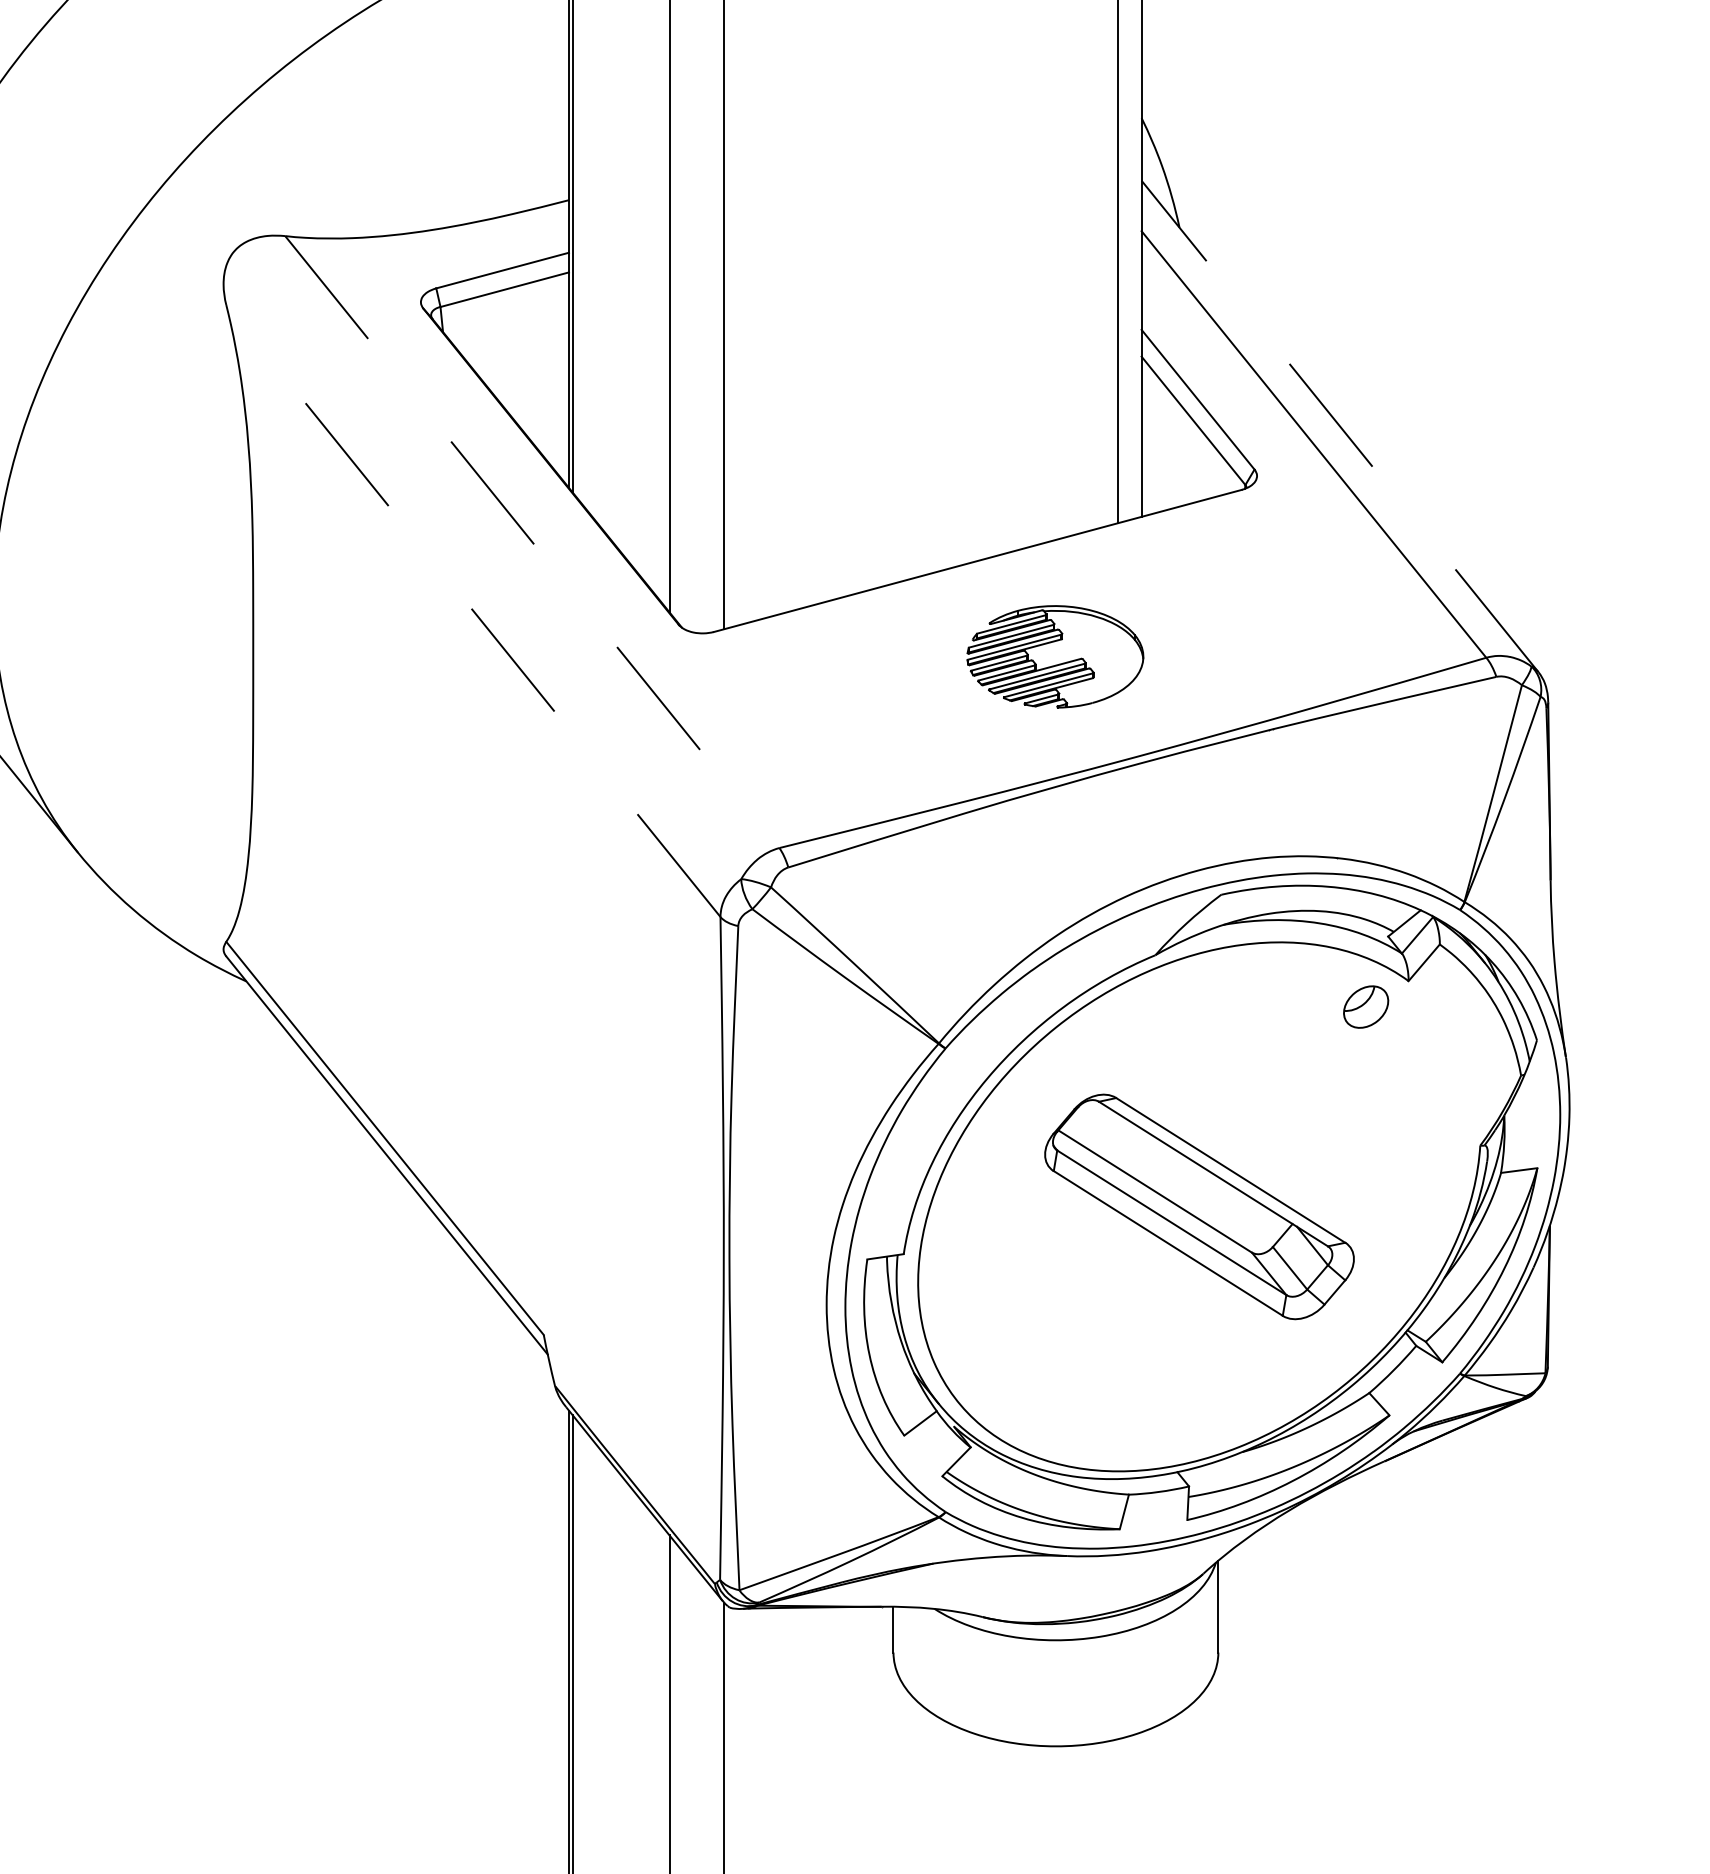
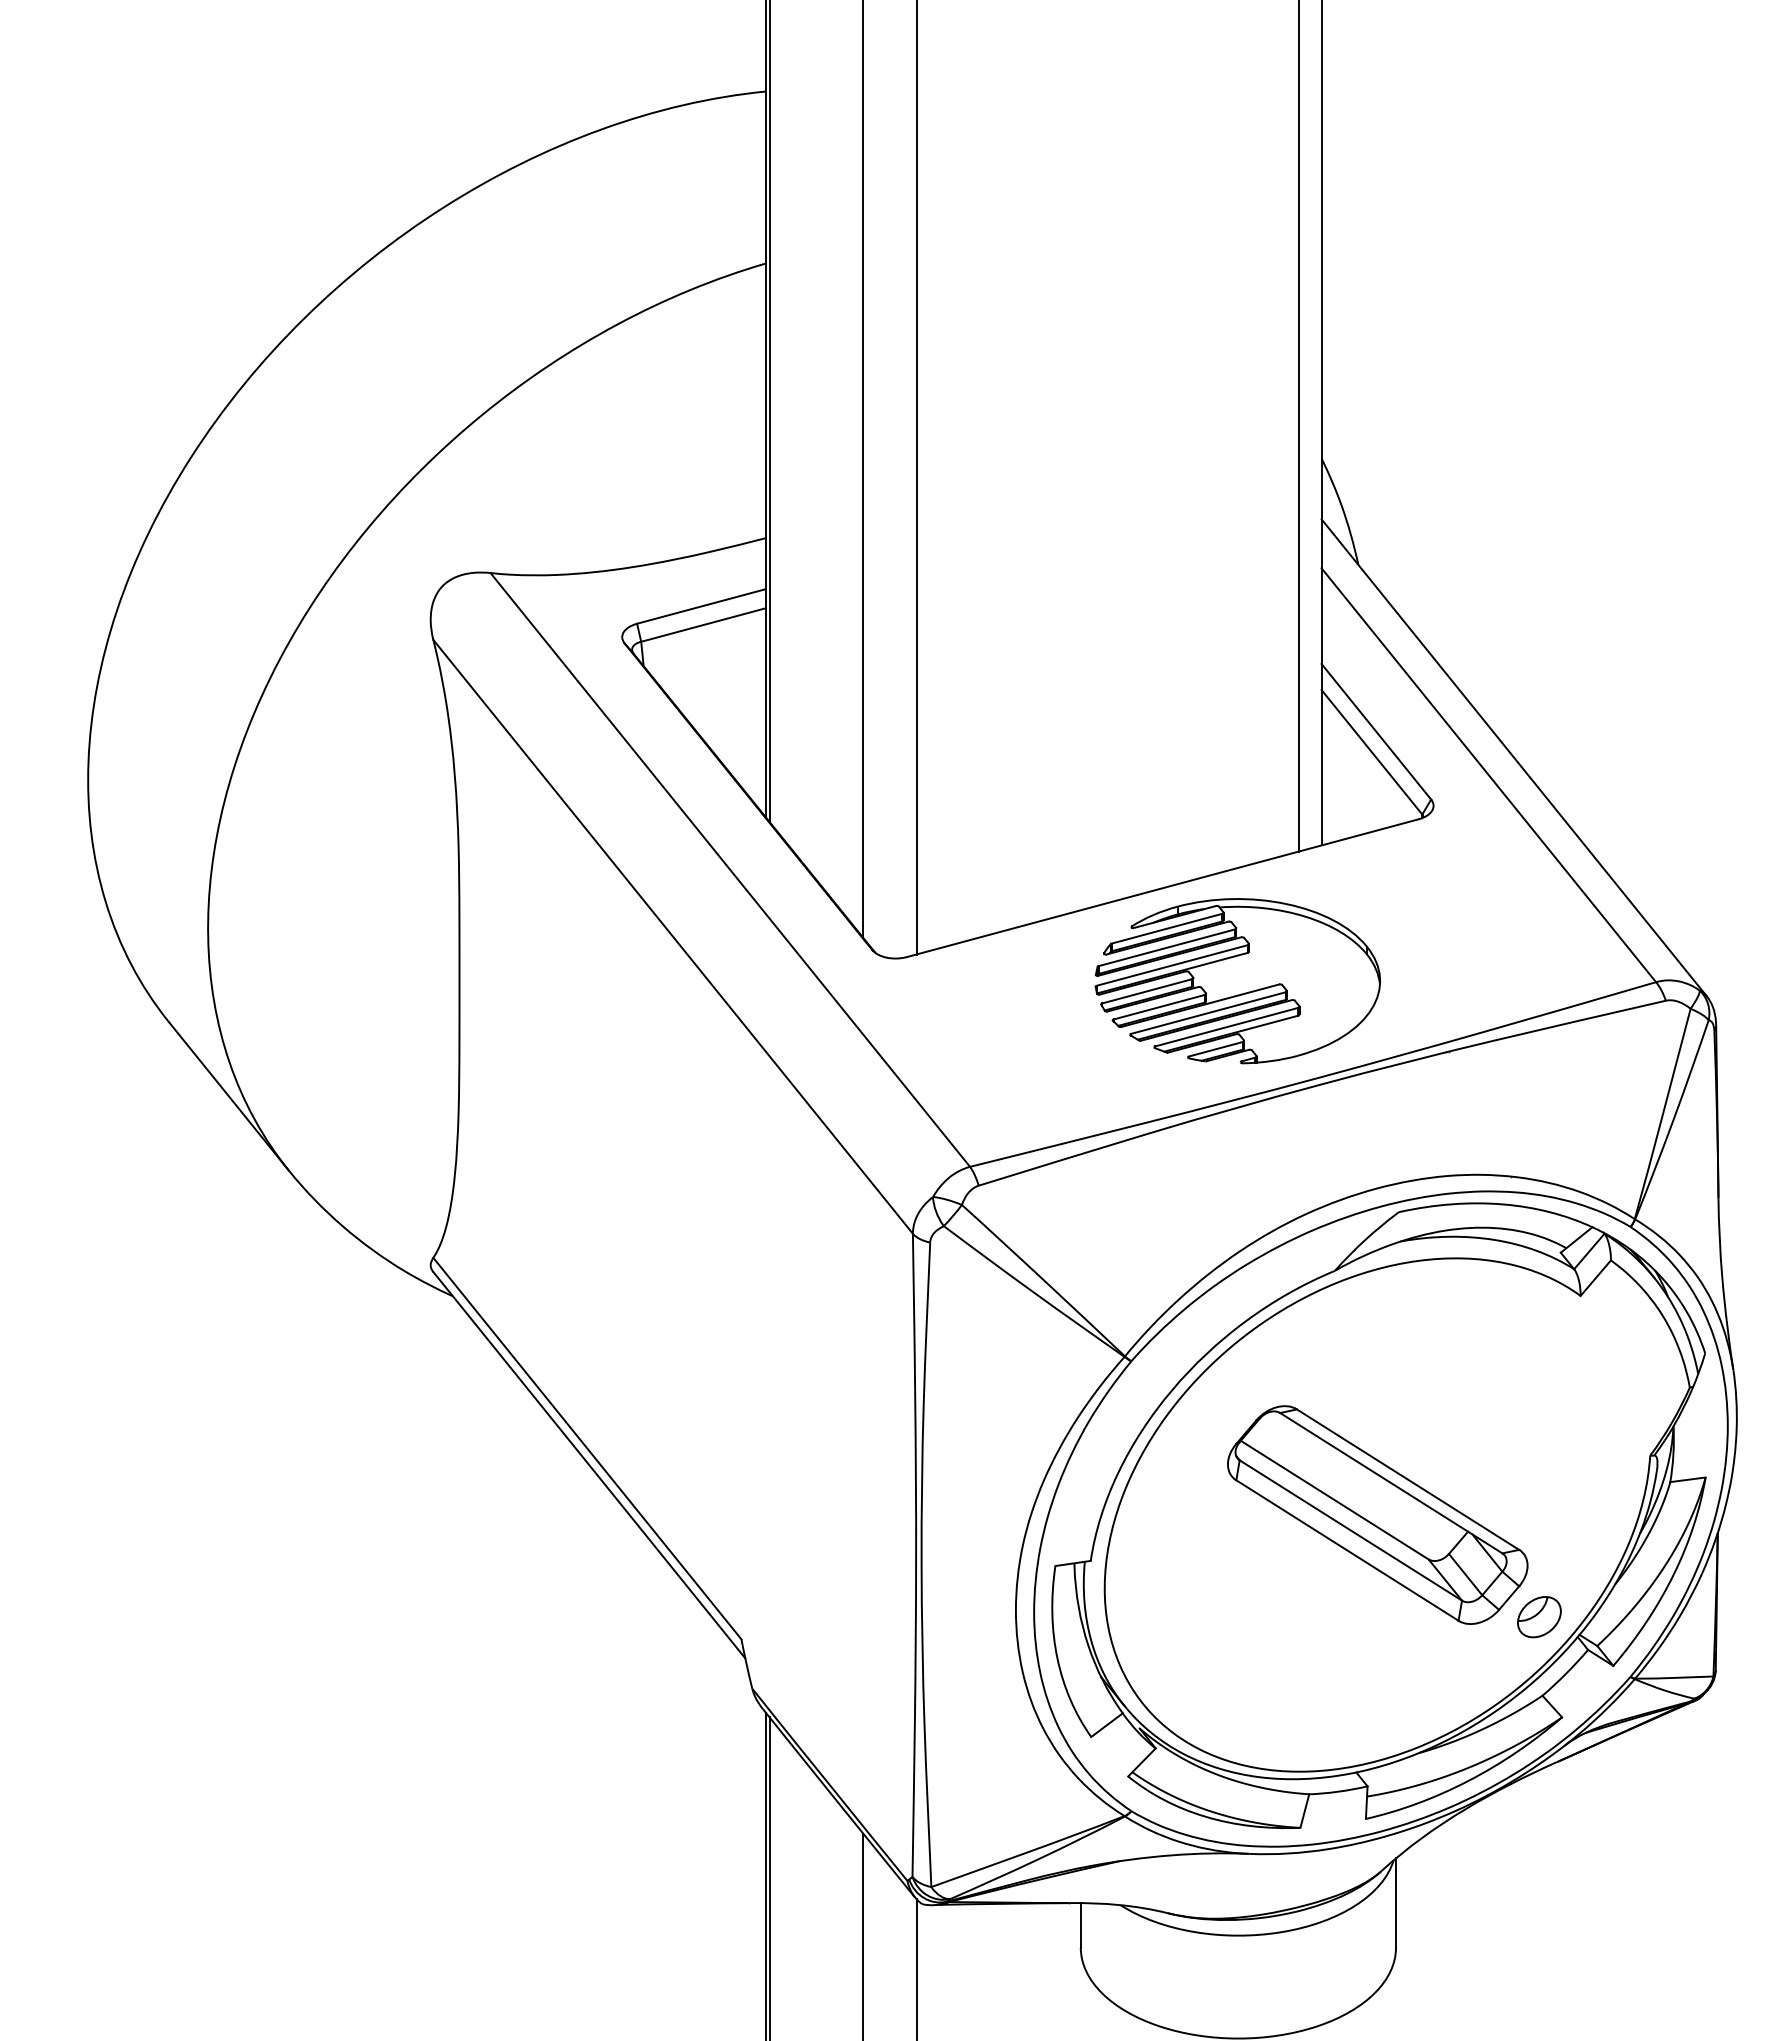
line: (1339, 426) -> (1513, 757), dashed -> solid
line: (532, 541) -> (730, 869), dashed -> solid
line: (473, 610) -> (673, 936), dashed -> solid
part: (1054, 657) -> (1237, 981), size x1.67
part: (1366, 1007) -> (1539, 1617), moved

